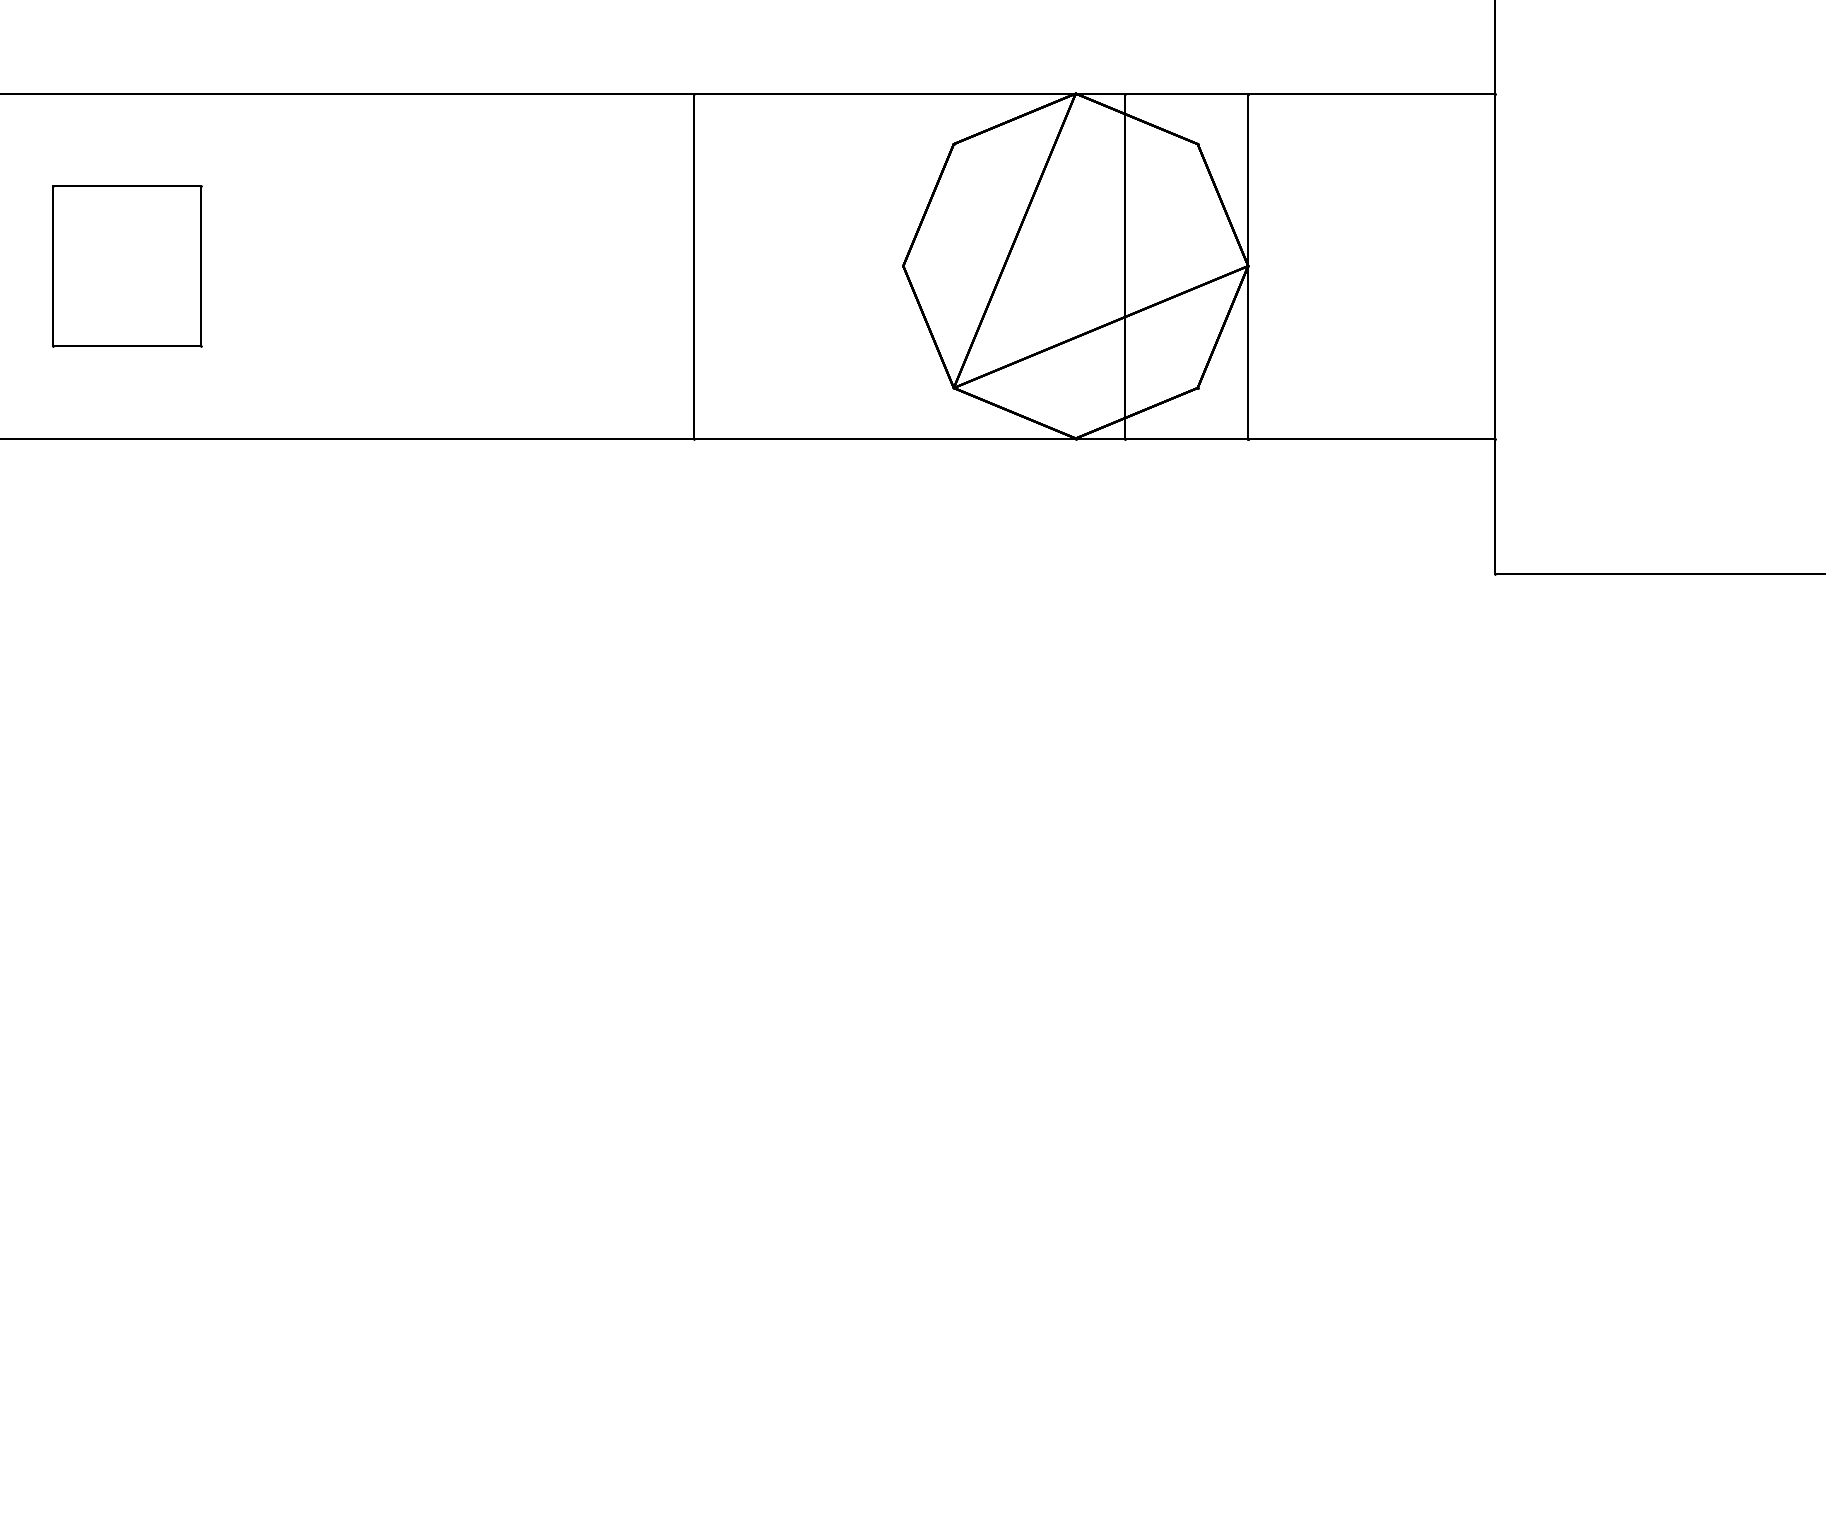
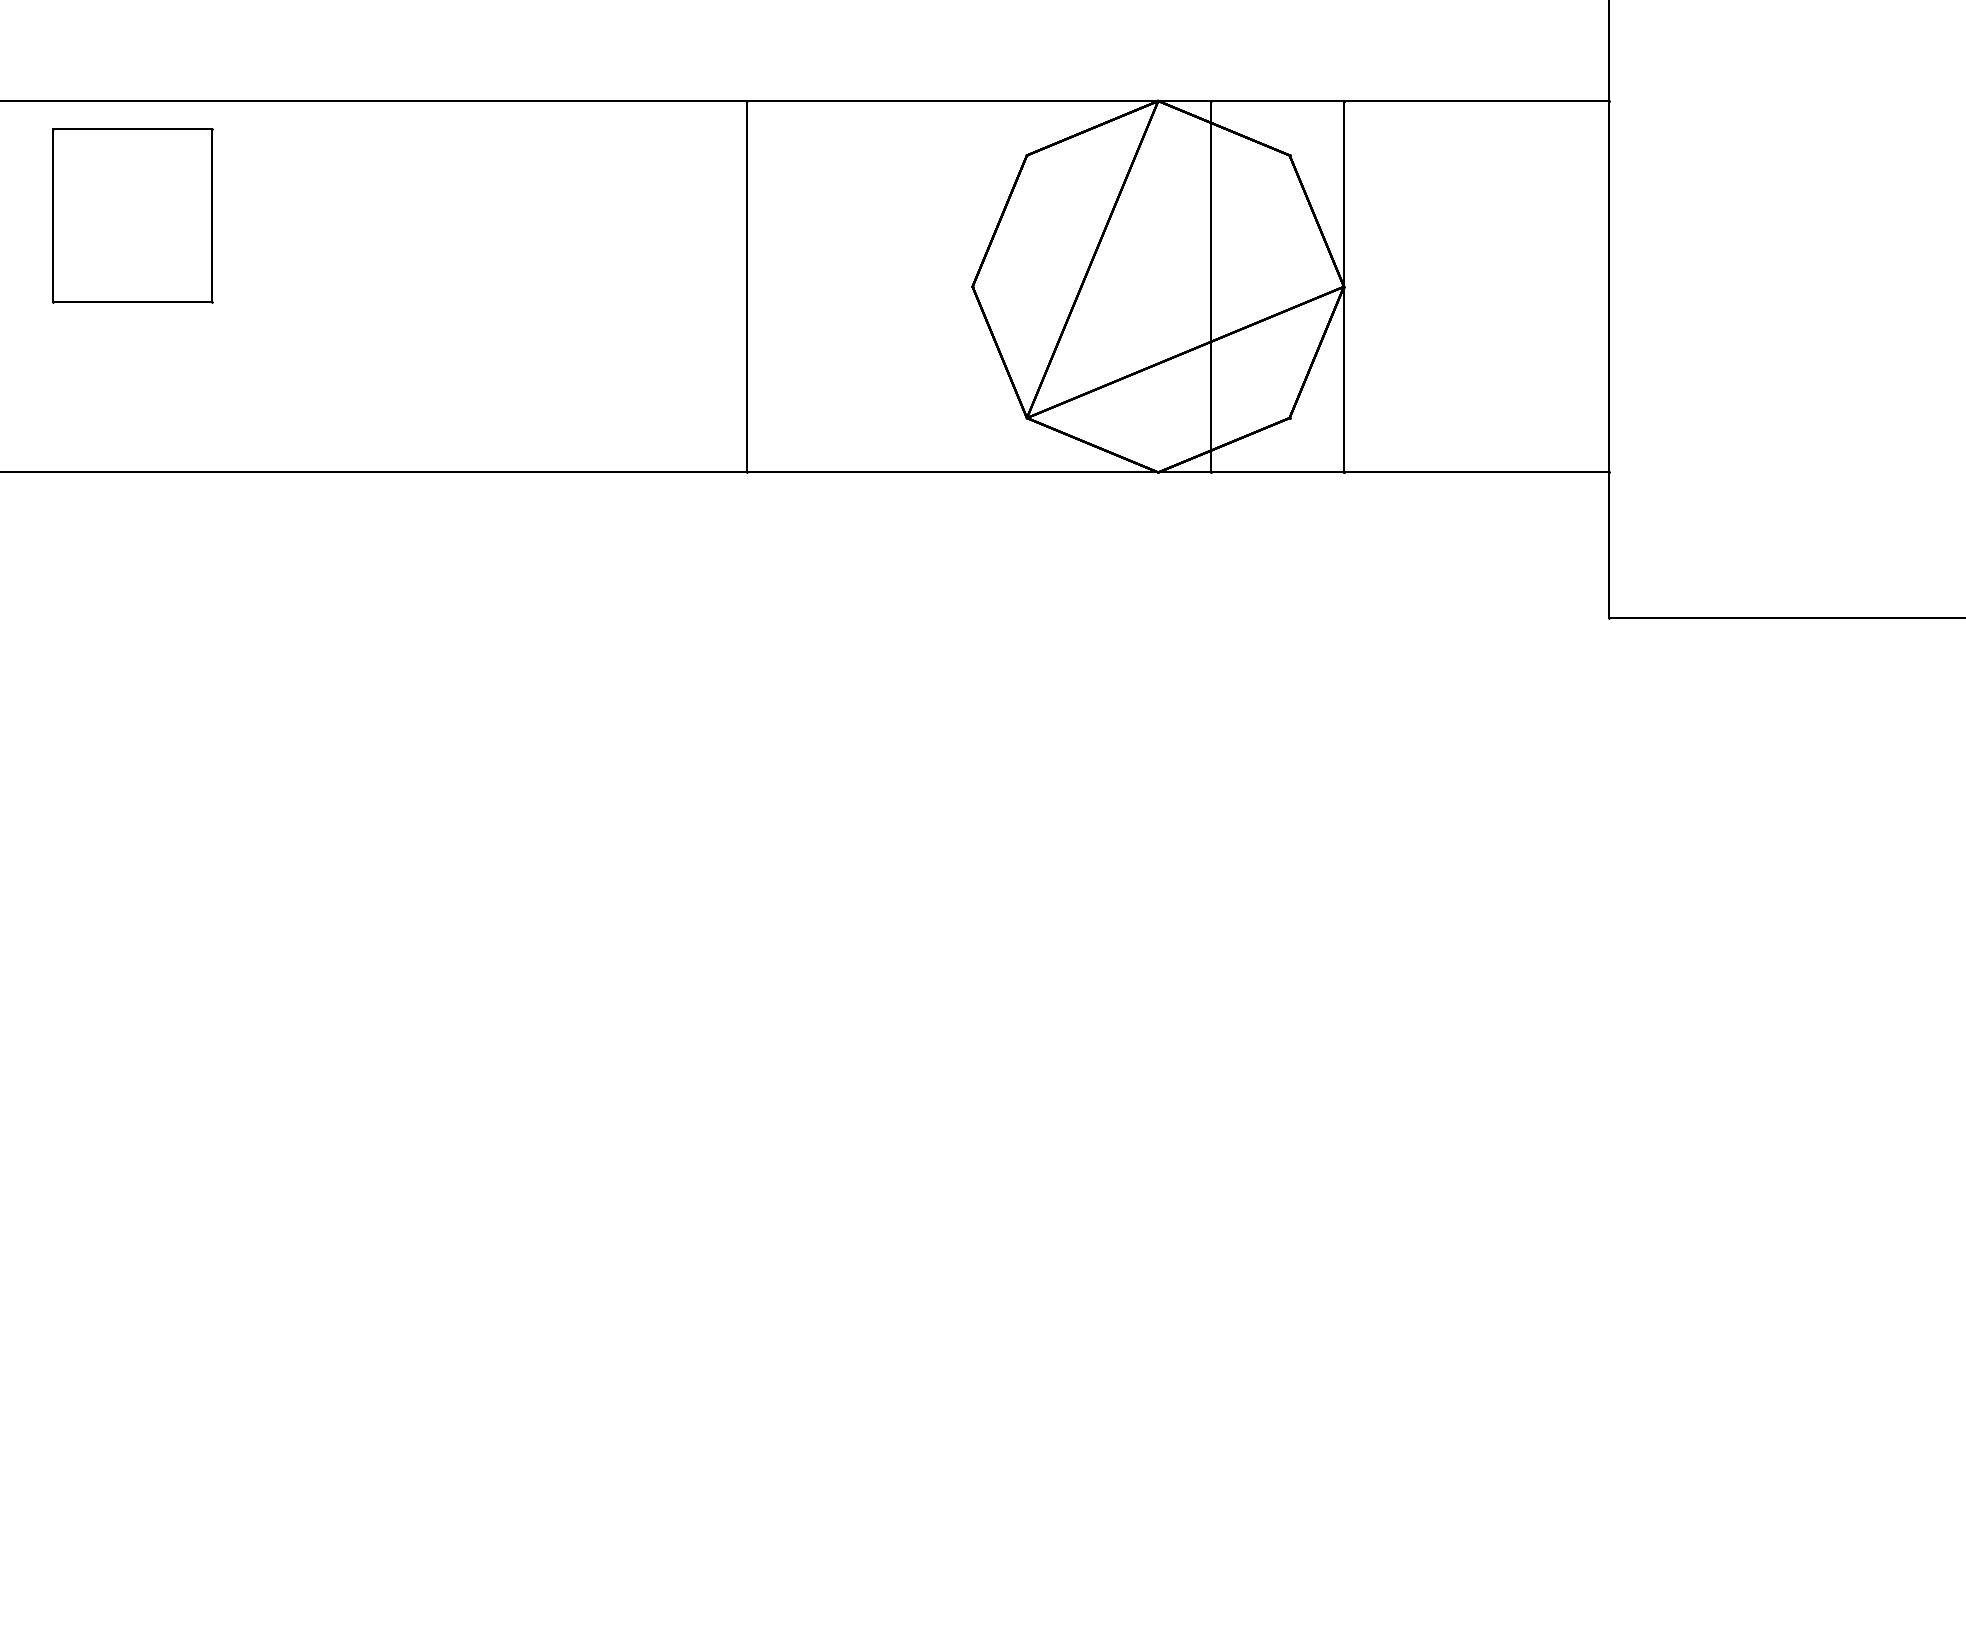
part: (127, 266) -> (132, 216), moved

